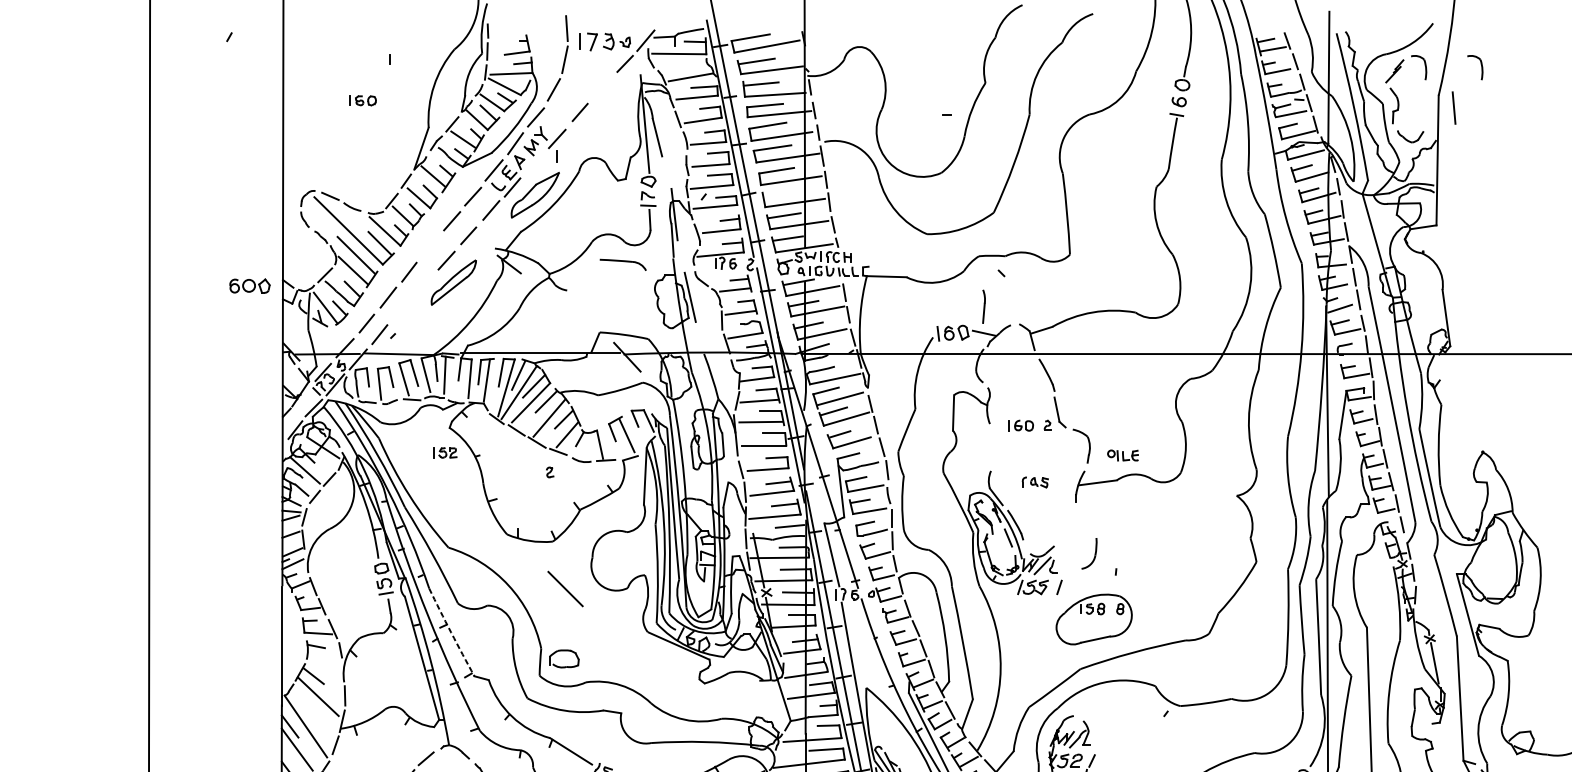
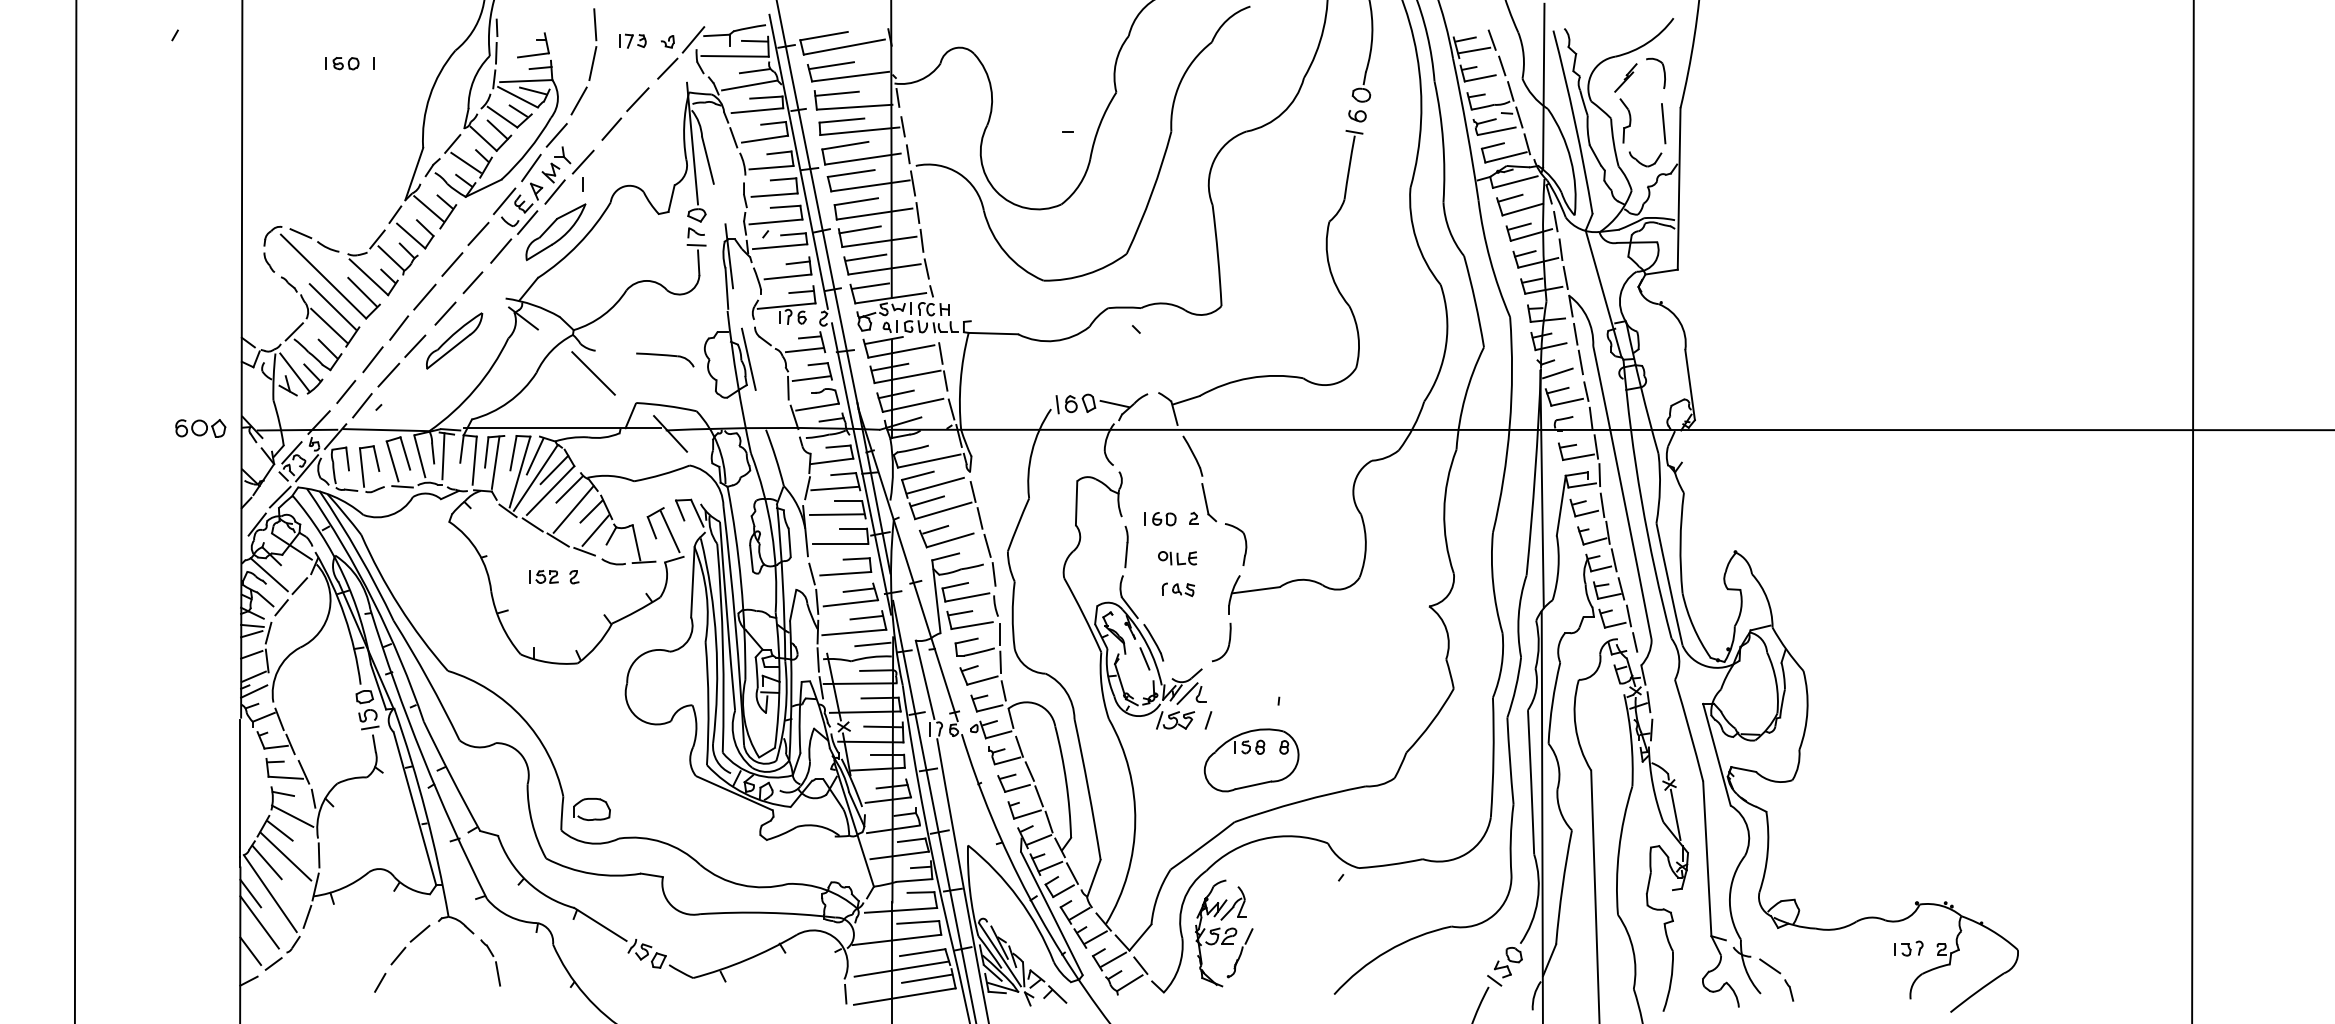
part: (596, 41) -> (632, 40), size x0.62
line: (694, 66) -> (754, 71), added
part: (1481, 66) -> (1733, 72), removed
line: (517, 81) -> (533, 90), added
line: (600, 88) -> (637, 99), added
part: (363, 100) -> (342, 63), moved
line: (1453, 107) -> (1663, 123), moved
line: (534, 162) -> (554, 191), added
line: (779, 193) -> (859, 229), added
line: (429, 246) -> (424, 296), added
part: (623, 264) -> (665, 359), moved
part: (249, 286) -> (200, 428), moved
line: (409, 299) -> (399, 362), added
part: (984, 307) -> (1126, 547), moved
part: (444, 452) -> (543, 576), moved
part: (1122, 455) -> (1177, 558), moved
part: (1094, 553) -> (1228, 642), moved
line: (565, 589) -> (593, 373), moved
arc: (451, 632) -> (451, 776), dashed -> solid
line: (323, 663) -> (292, 815), added
line: (302, 701) -> (266, 862), added

